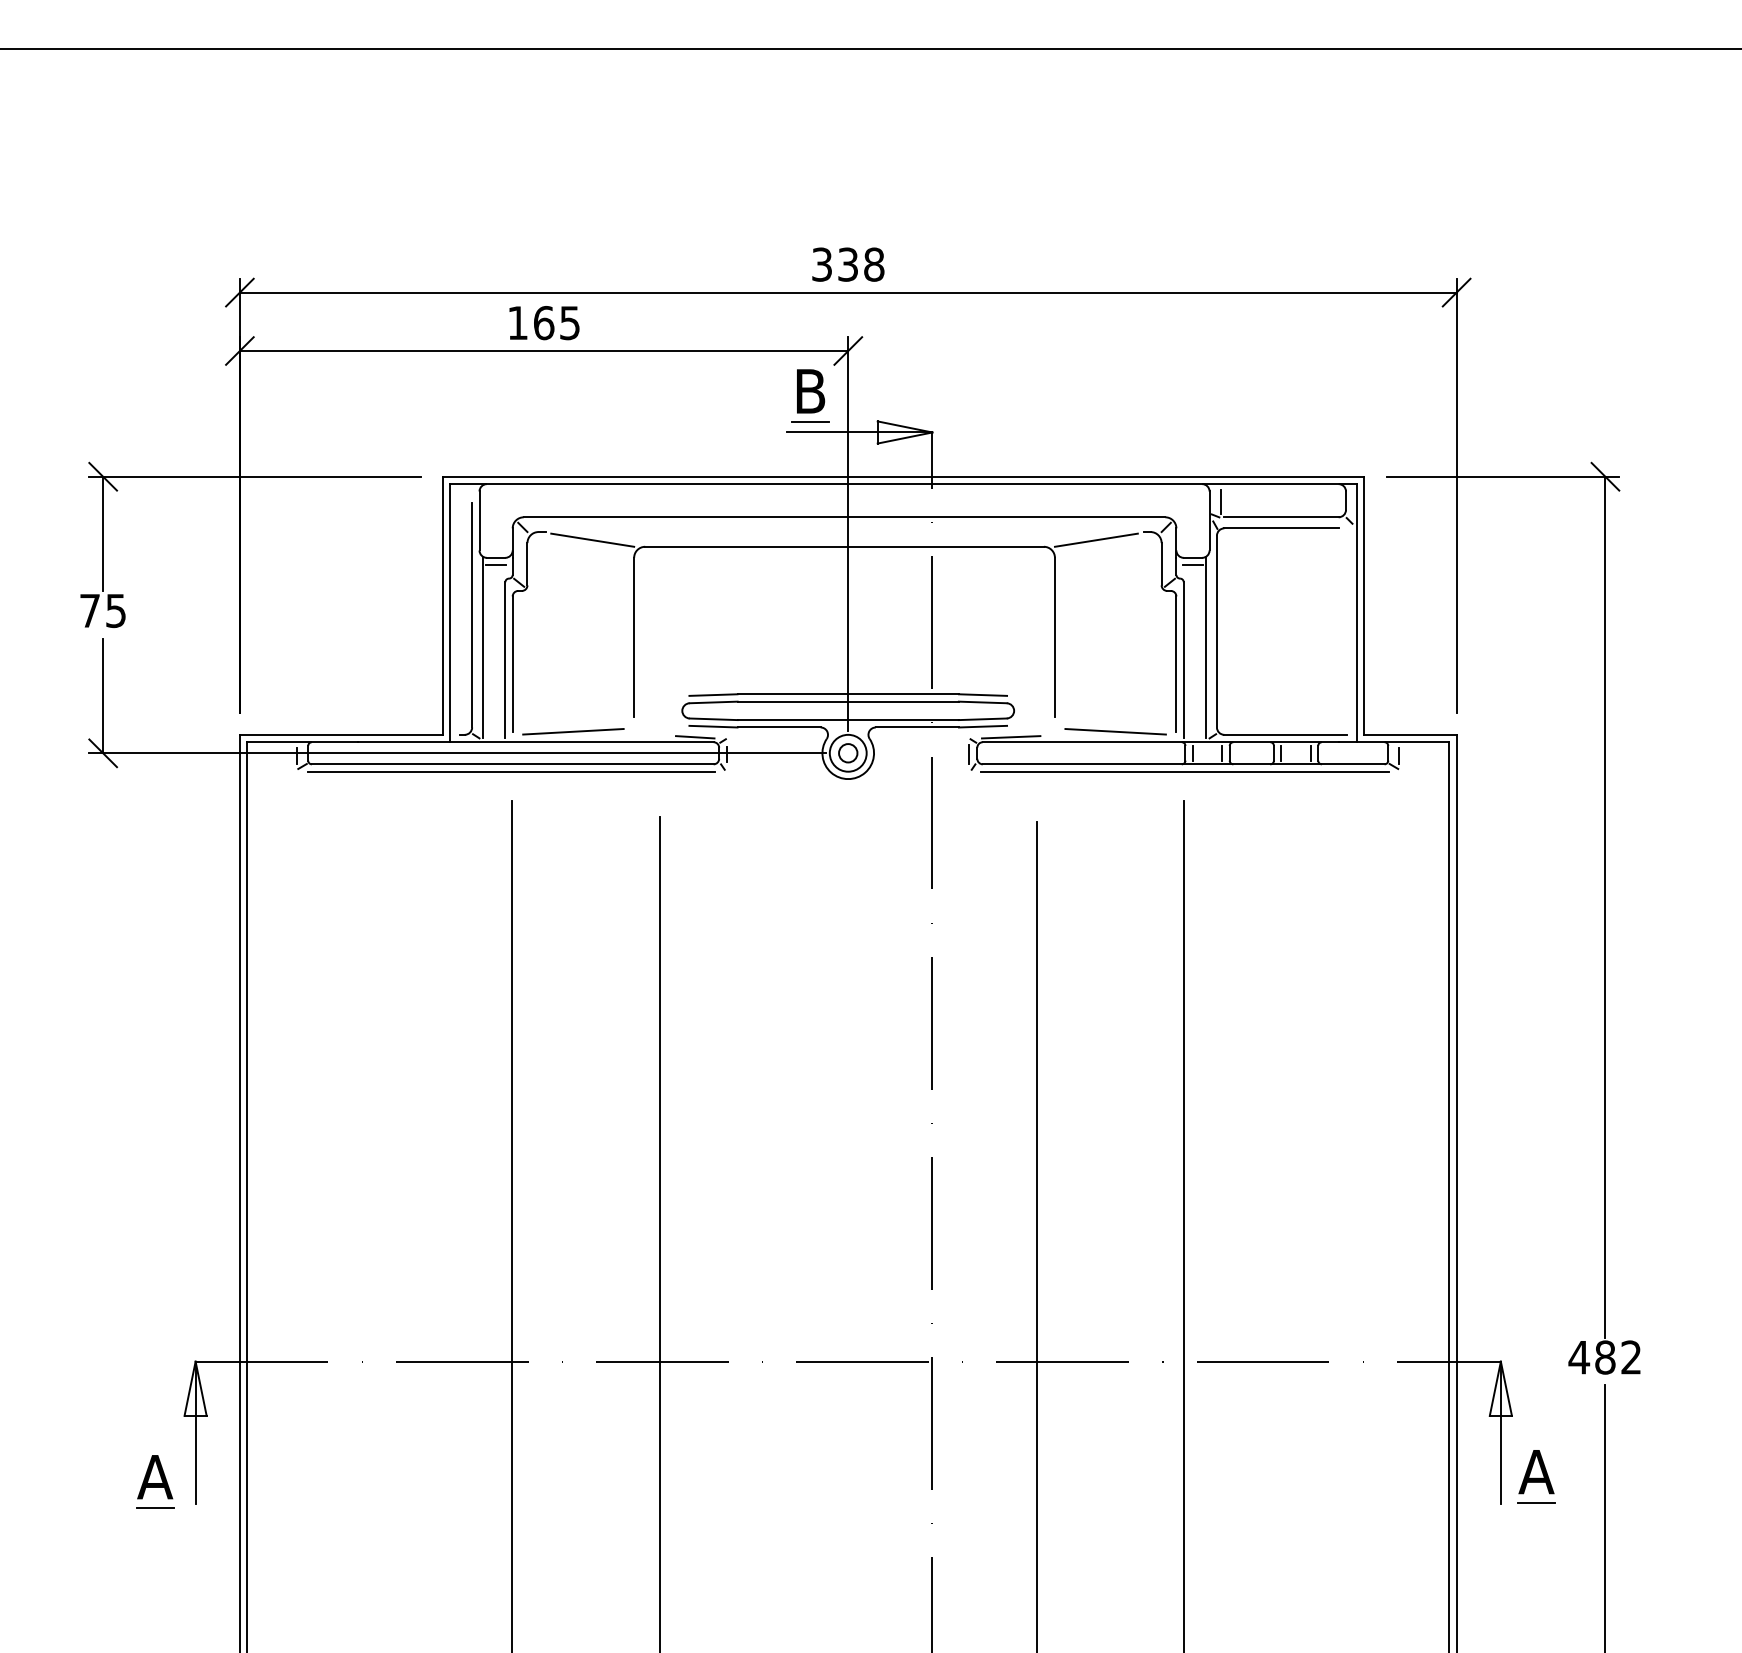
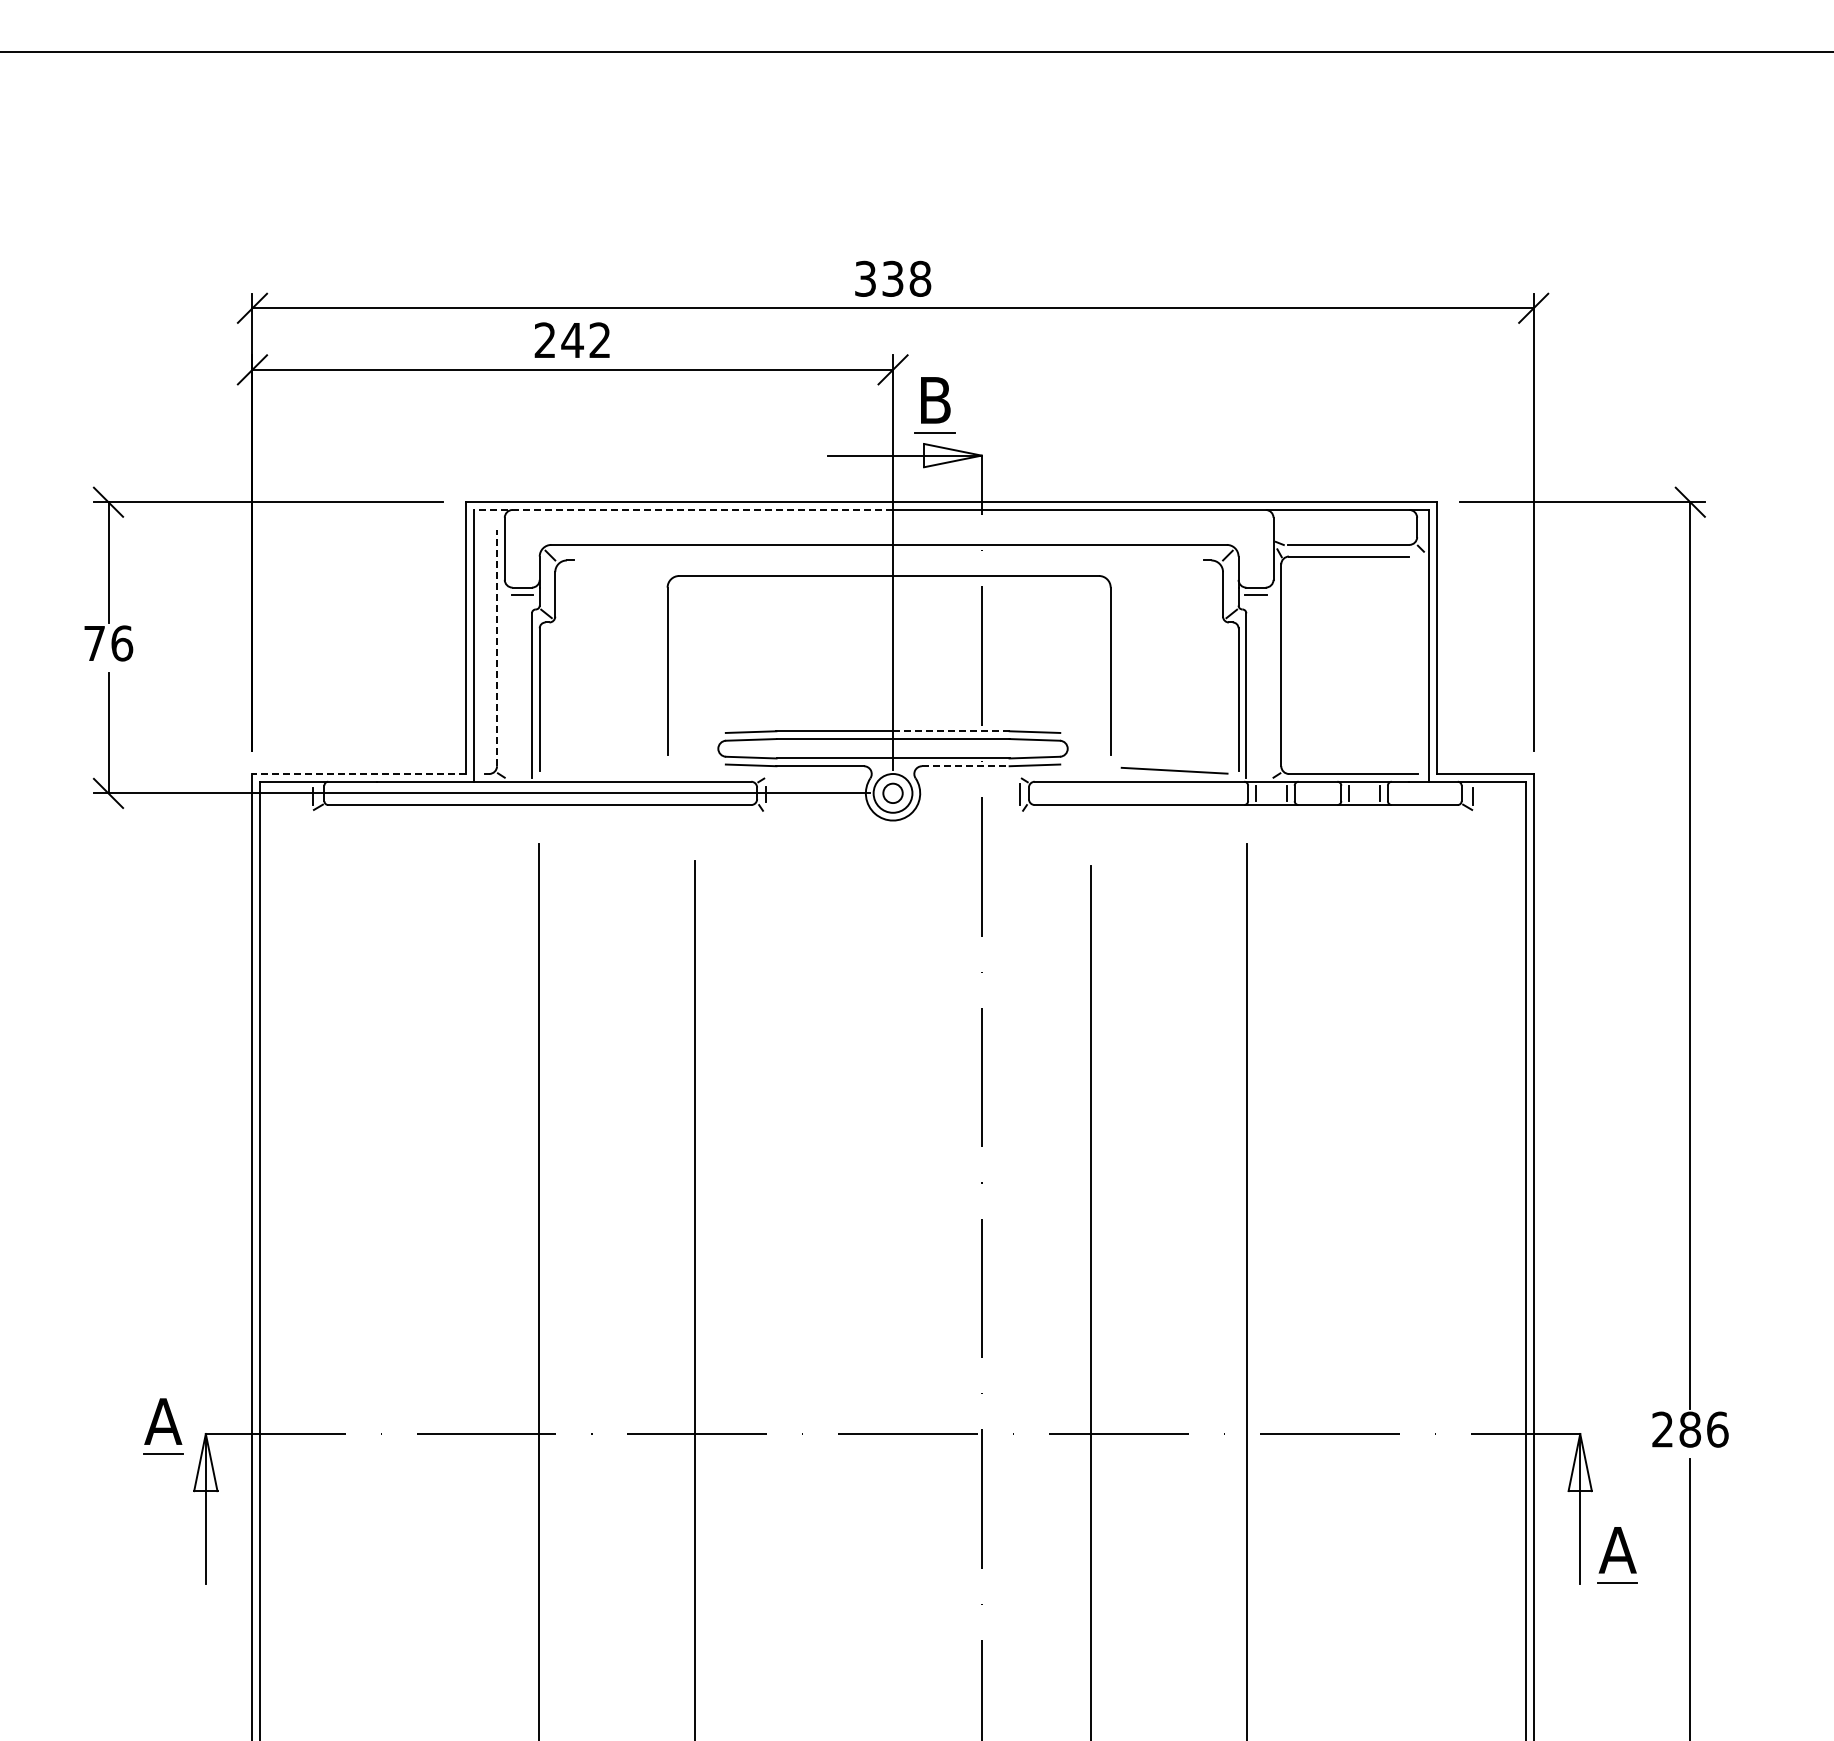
text: (543, 323) -> (572, 340), 165 -> 242
part: (809, 396) -> (934, 405), moved
line: (649, 483) -> (683, 509), solid -> dashed
line: (1220, 501) -> (1285, 528), removed
line: (592, 539) -> (623, 568), removed
line: (1095, 539) -> (1153, 568), removed
text: (116, 610) -> (122, 643), 75 -> 76
line: (472, 614) -> (497, 647), solid -> dashed
line: (483, 647) -> (508, 681), removed
line: (1205, 647) -> (1269, 681), removed
line: (903, 694) -> (951, 731), solid -> dashed
line: (917, 727) -> (965, 766), solid -> dashed
line: (573, 731) -> (603, 770), removed
line: (341, 735) -> (359, 774), solid -> dashed
line: (694, 737) -> (731, 776), removed
line: (1011, 737) -> (1064, 776), removed
line: (510, 771) -> (537, 812), removed
line: (1184, 771) -> (1247, 812), removed
text: (1604, 1357) -> (1689, 1429), 482 -> 286
part: (155, 1481) -> (163, 1426), moved

